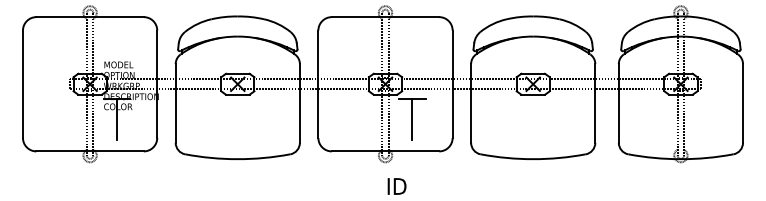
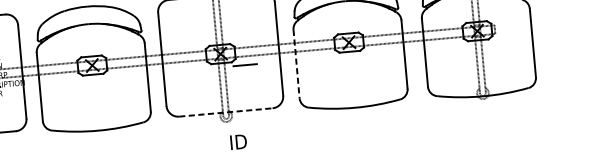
line: (471, 103) -> (296, 64), solid -> dashed
line: (412, 119) -> (246, 82), removed
line: (385, 151) -> (225, 112), solid -> dashed

